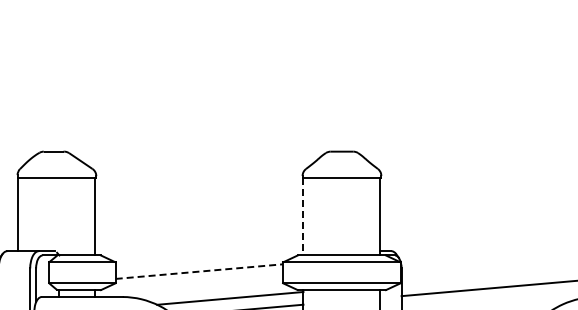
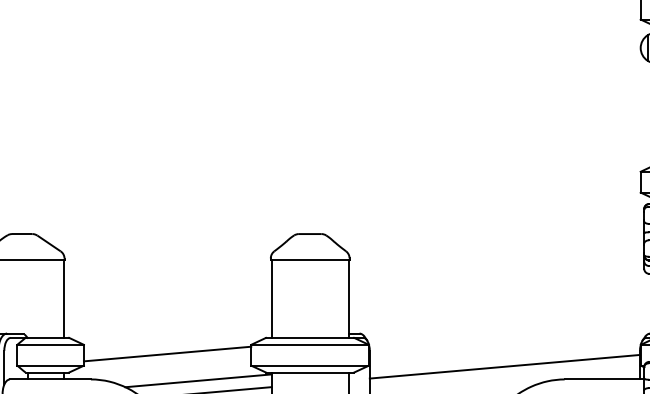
line: (303, 216) -> (271, 298), dashed -> solid
line: (199, 272) -> (167, 354), dashed -> solid

